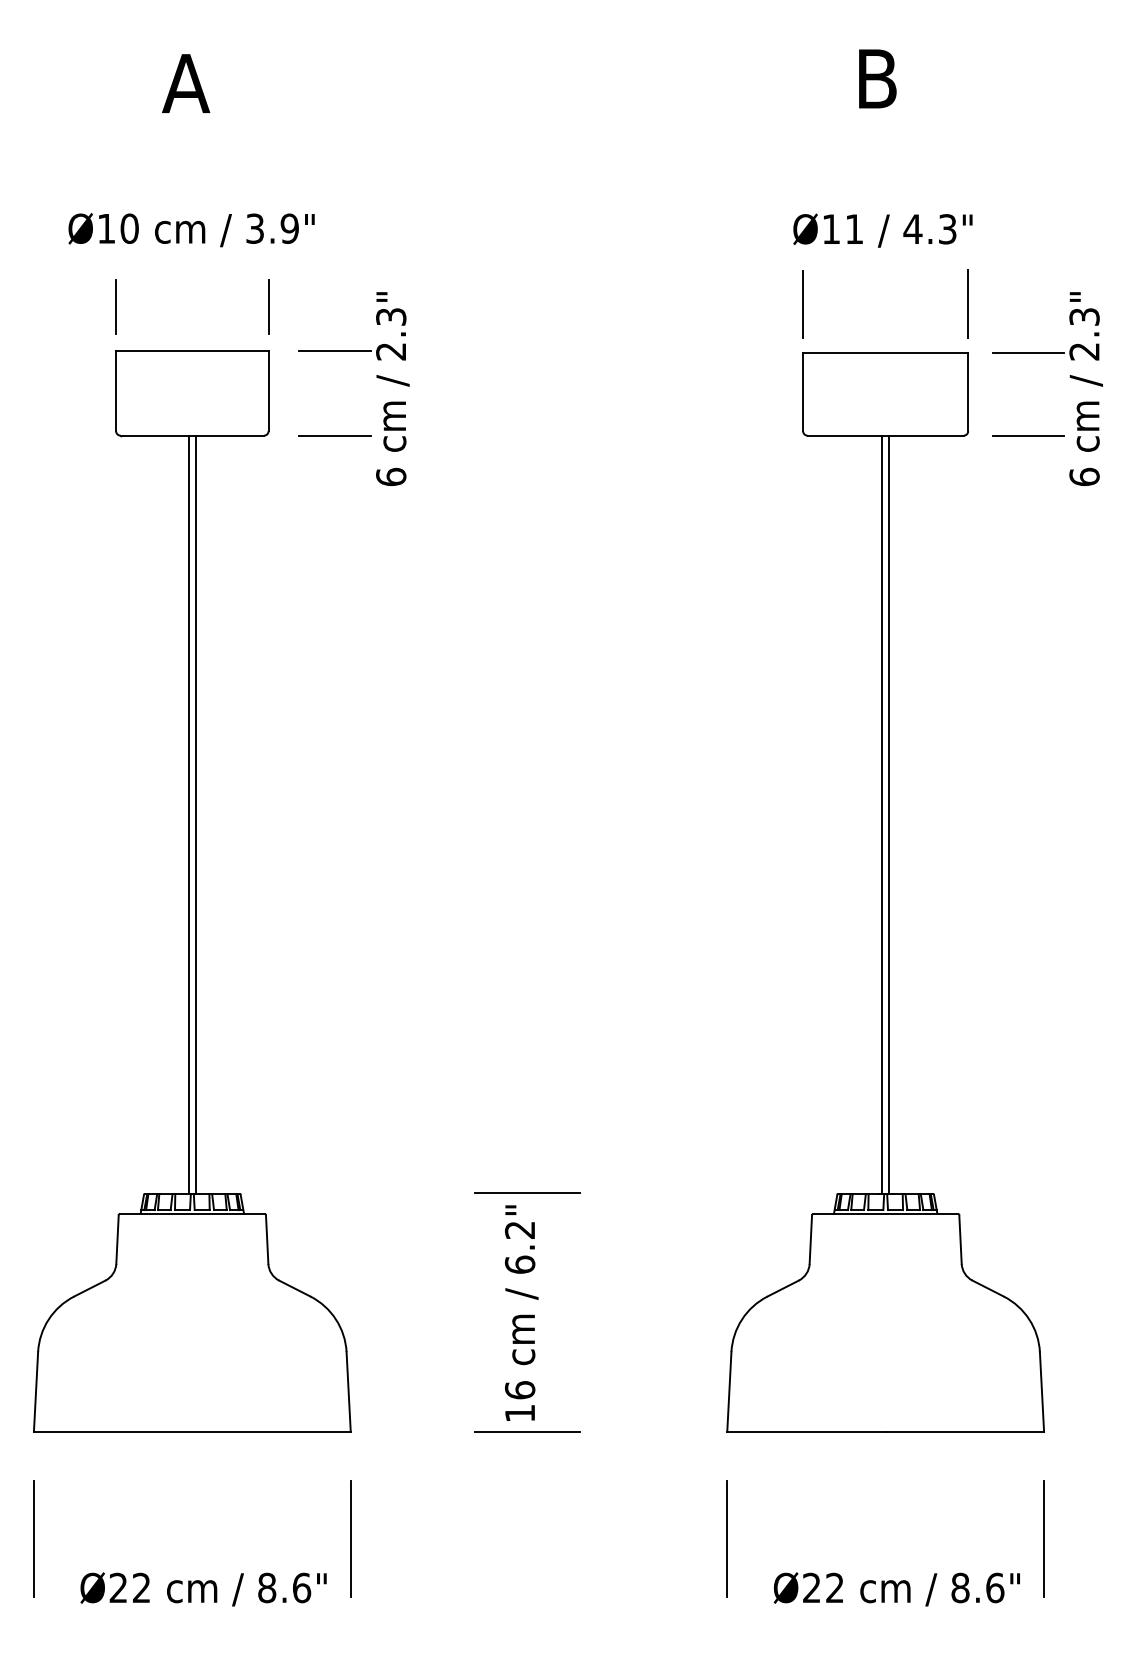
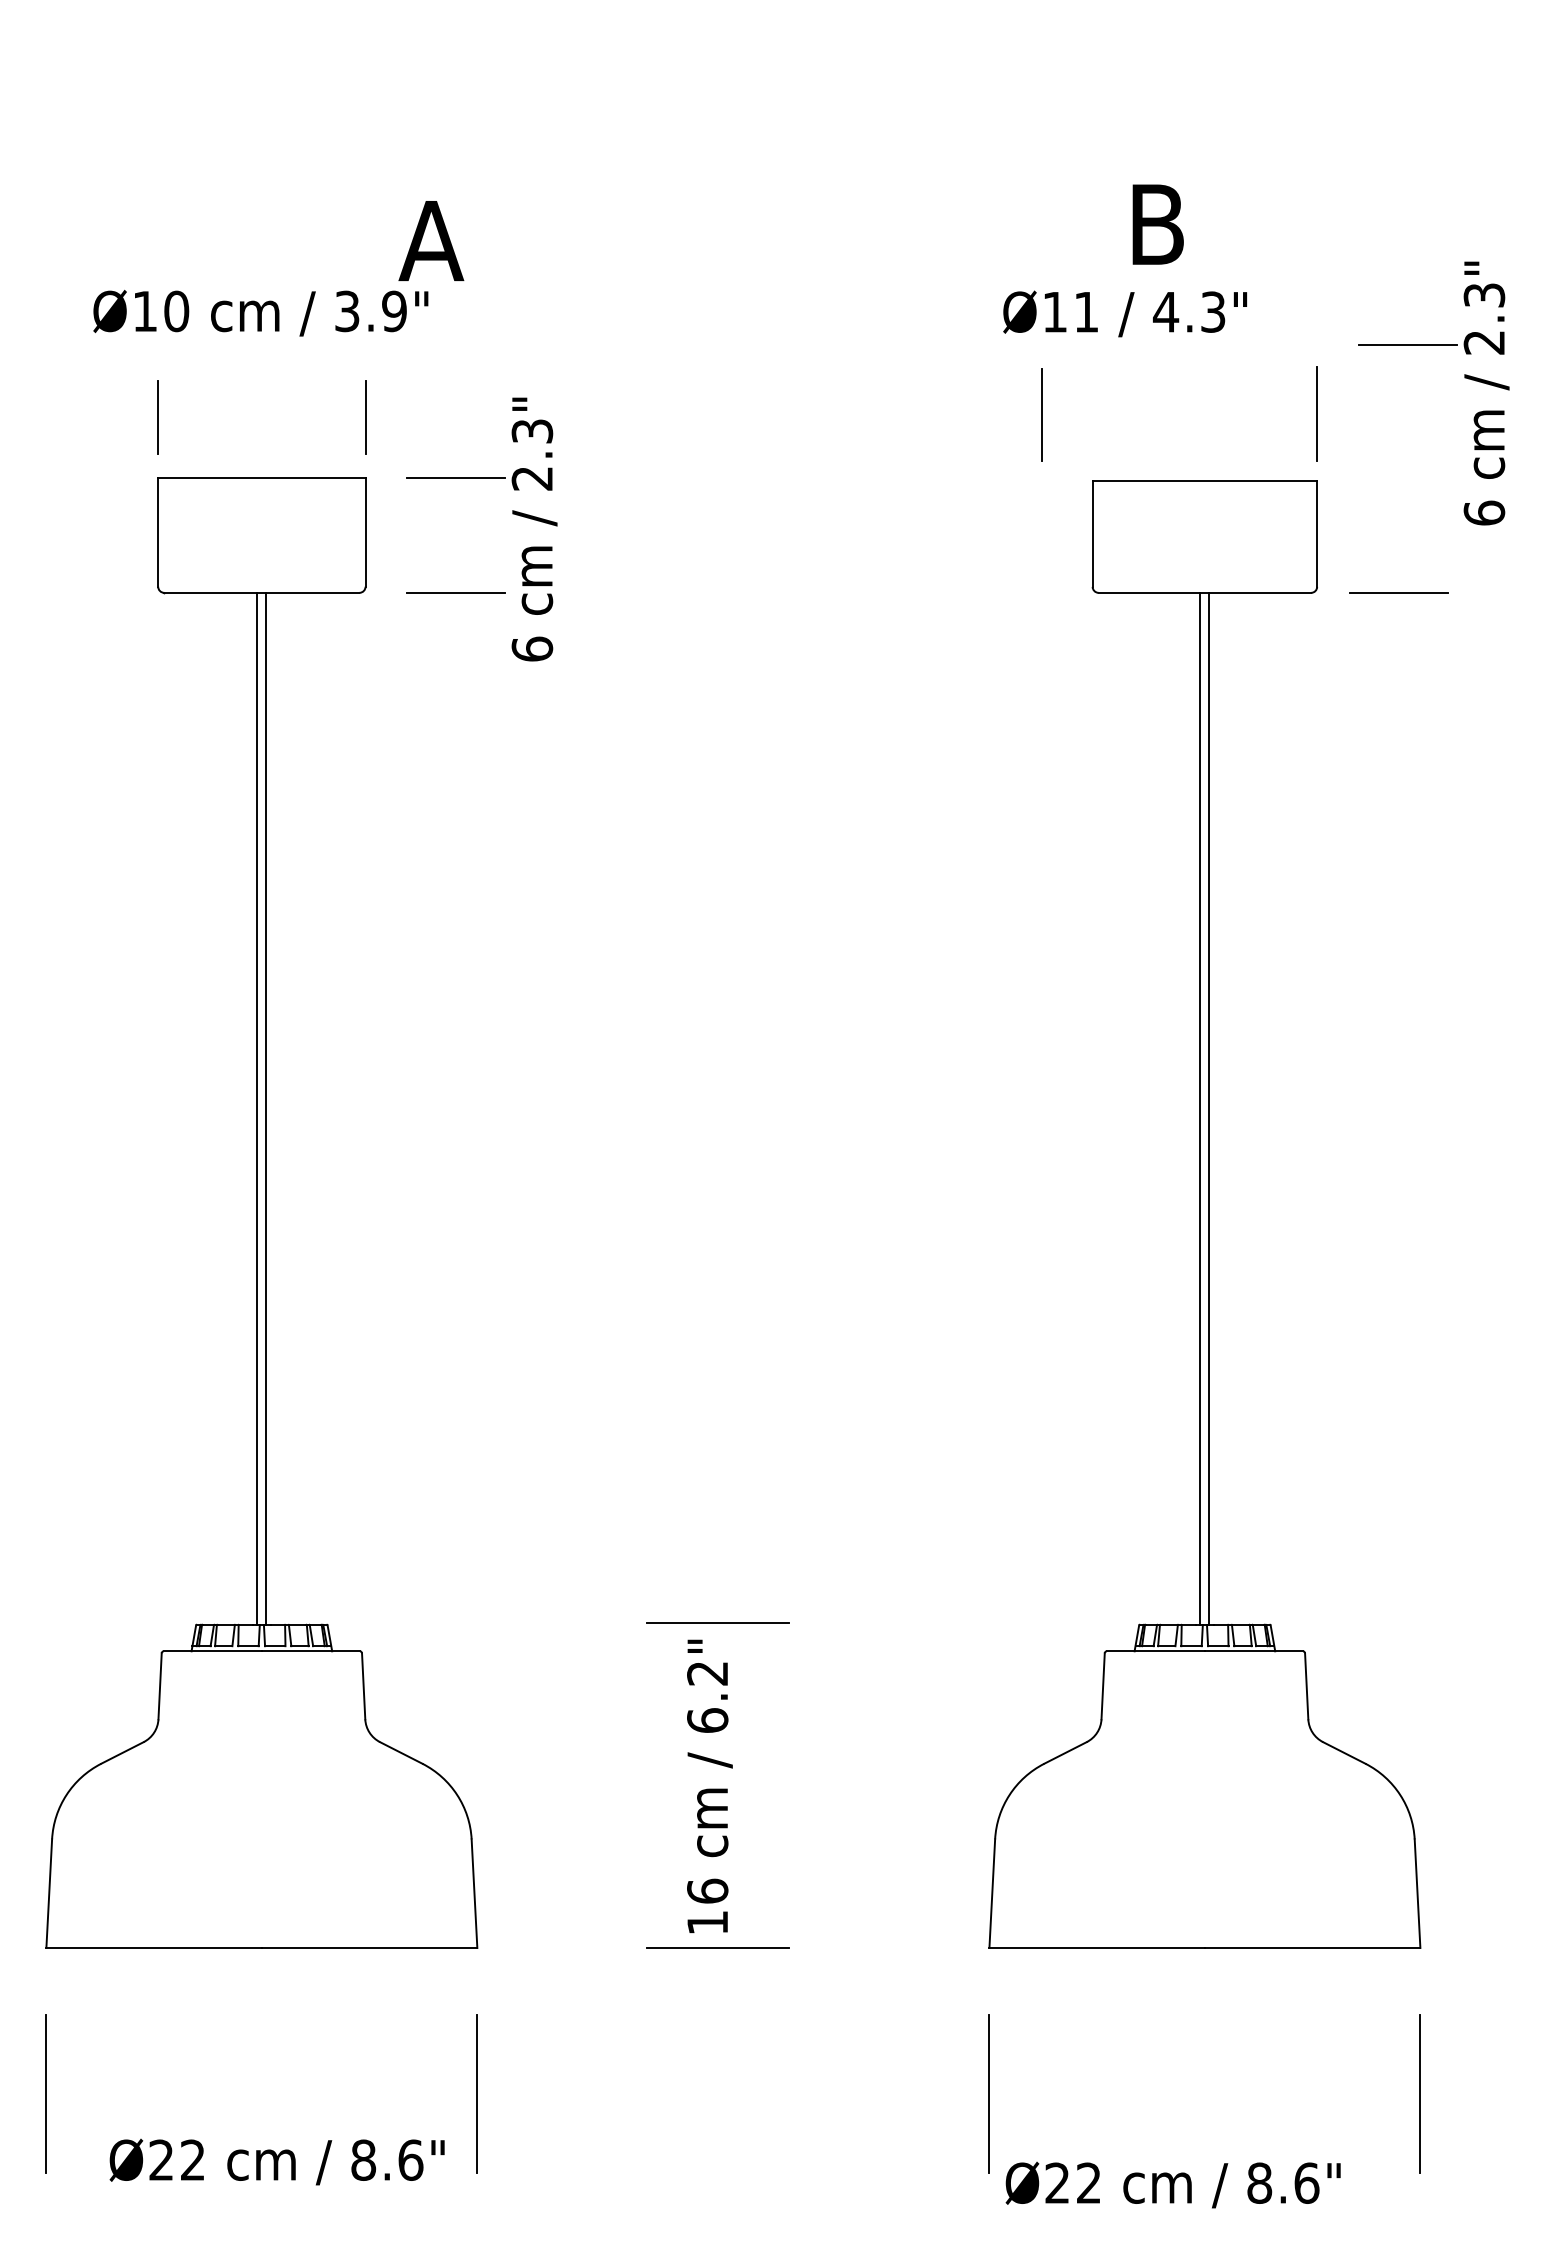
text: (877, 78) -> (1157, 224), moved
text: (186, 83) -> (431, 240), moved
text: (882, 230) -> (1124, 313), moved
line: (803, 304) -> (1041, 414), moved
part: (1069, 378) -> (1464, 378), moved
text: (896, 1588) -> (1172, 2184), moved

